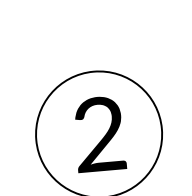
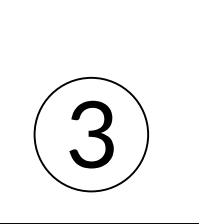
text: (99, 134) -> (91, 134), 2 -> 3

